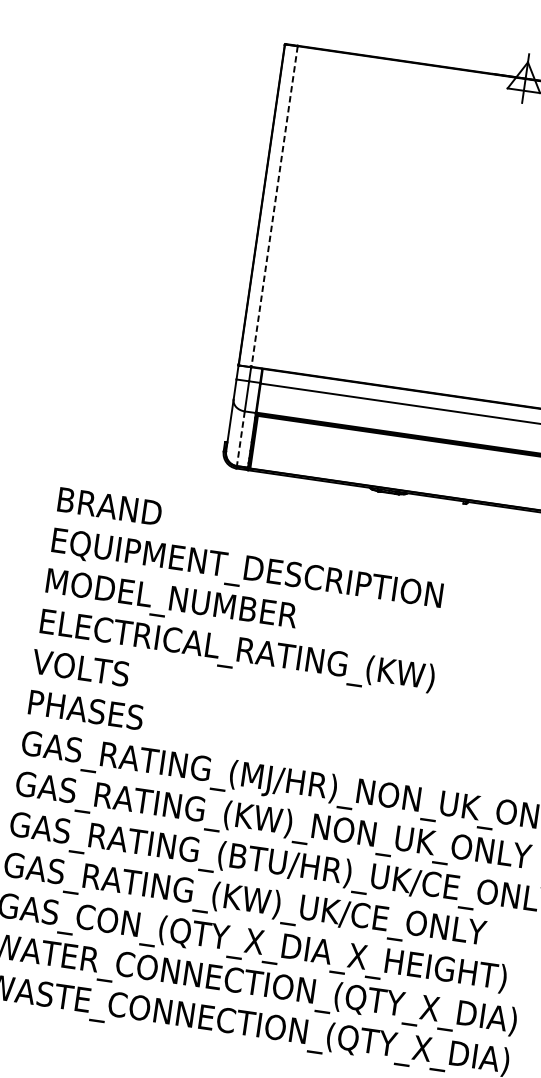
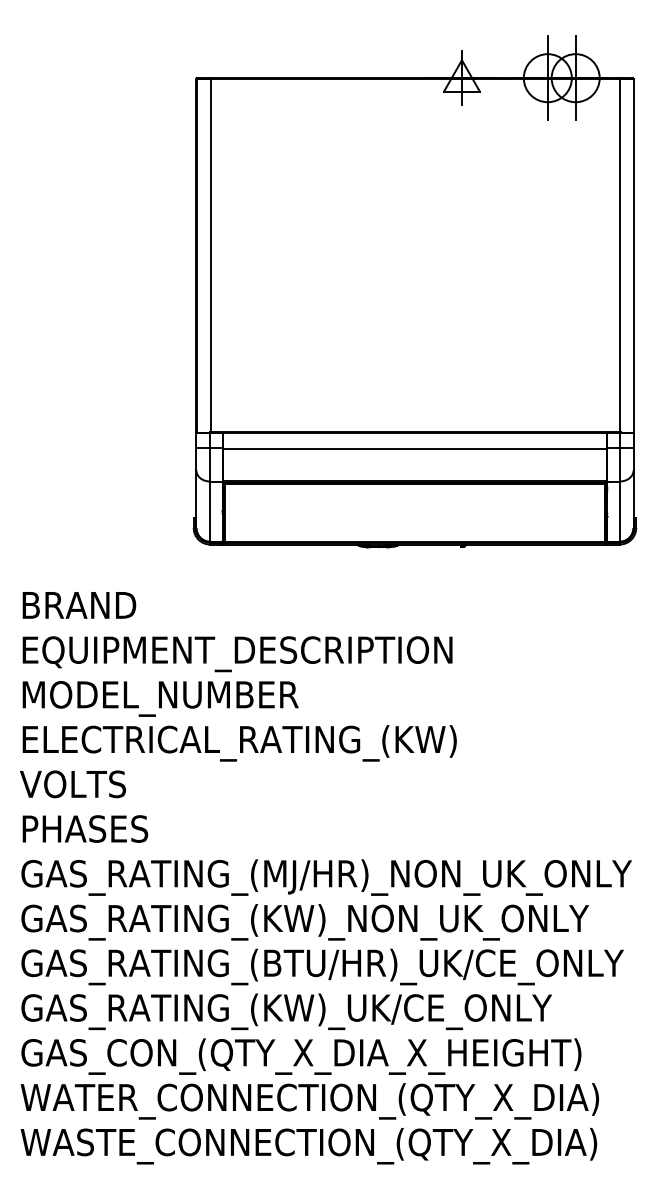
line: (274, 206) -> (210, 255), dashed -> solid
line: (240, 439) -> (210, 512), dashed -> solid

